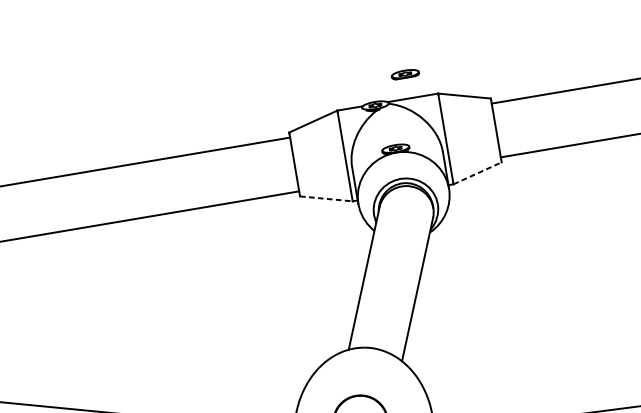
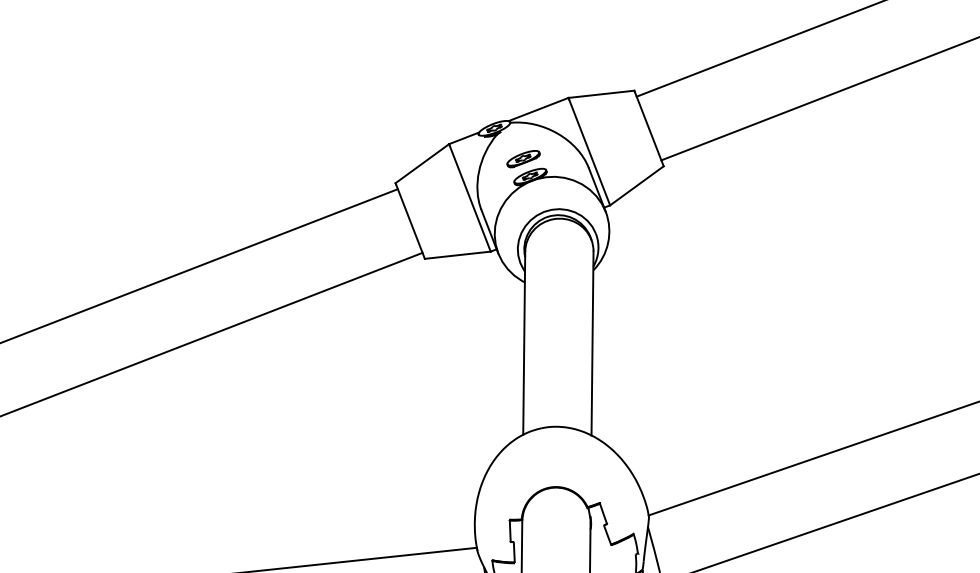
part: (405, 75) -> (523, 159), moved
line: (478, 173) -> (637, 185), dashed -> solid
line: (326, 199) -> (458, 255), dashed -> solid

